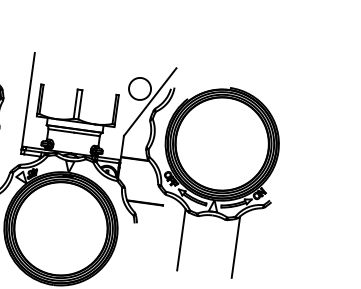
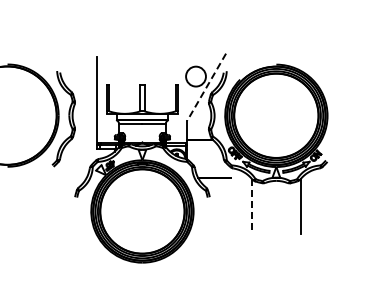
line: (149, 102) -> (206, 87), solid -> dashed
line: (181, 239) -> (251, 206), solid -> dashed

